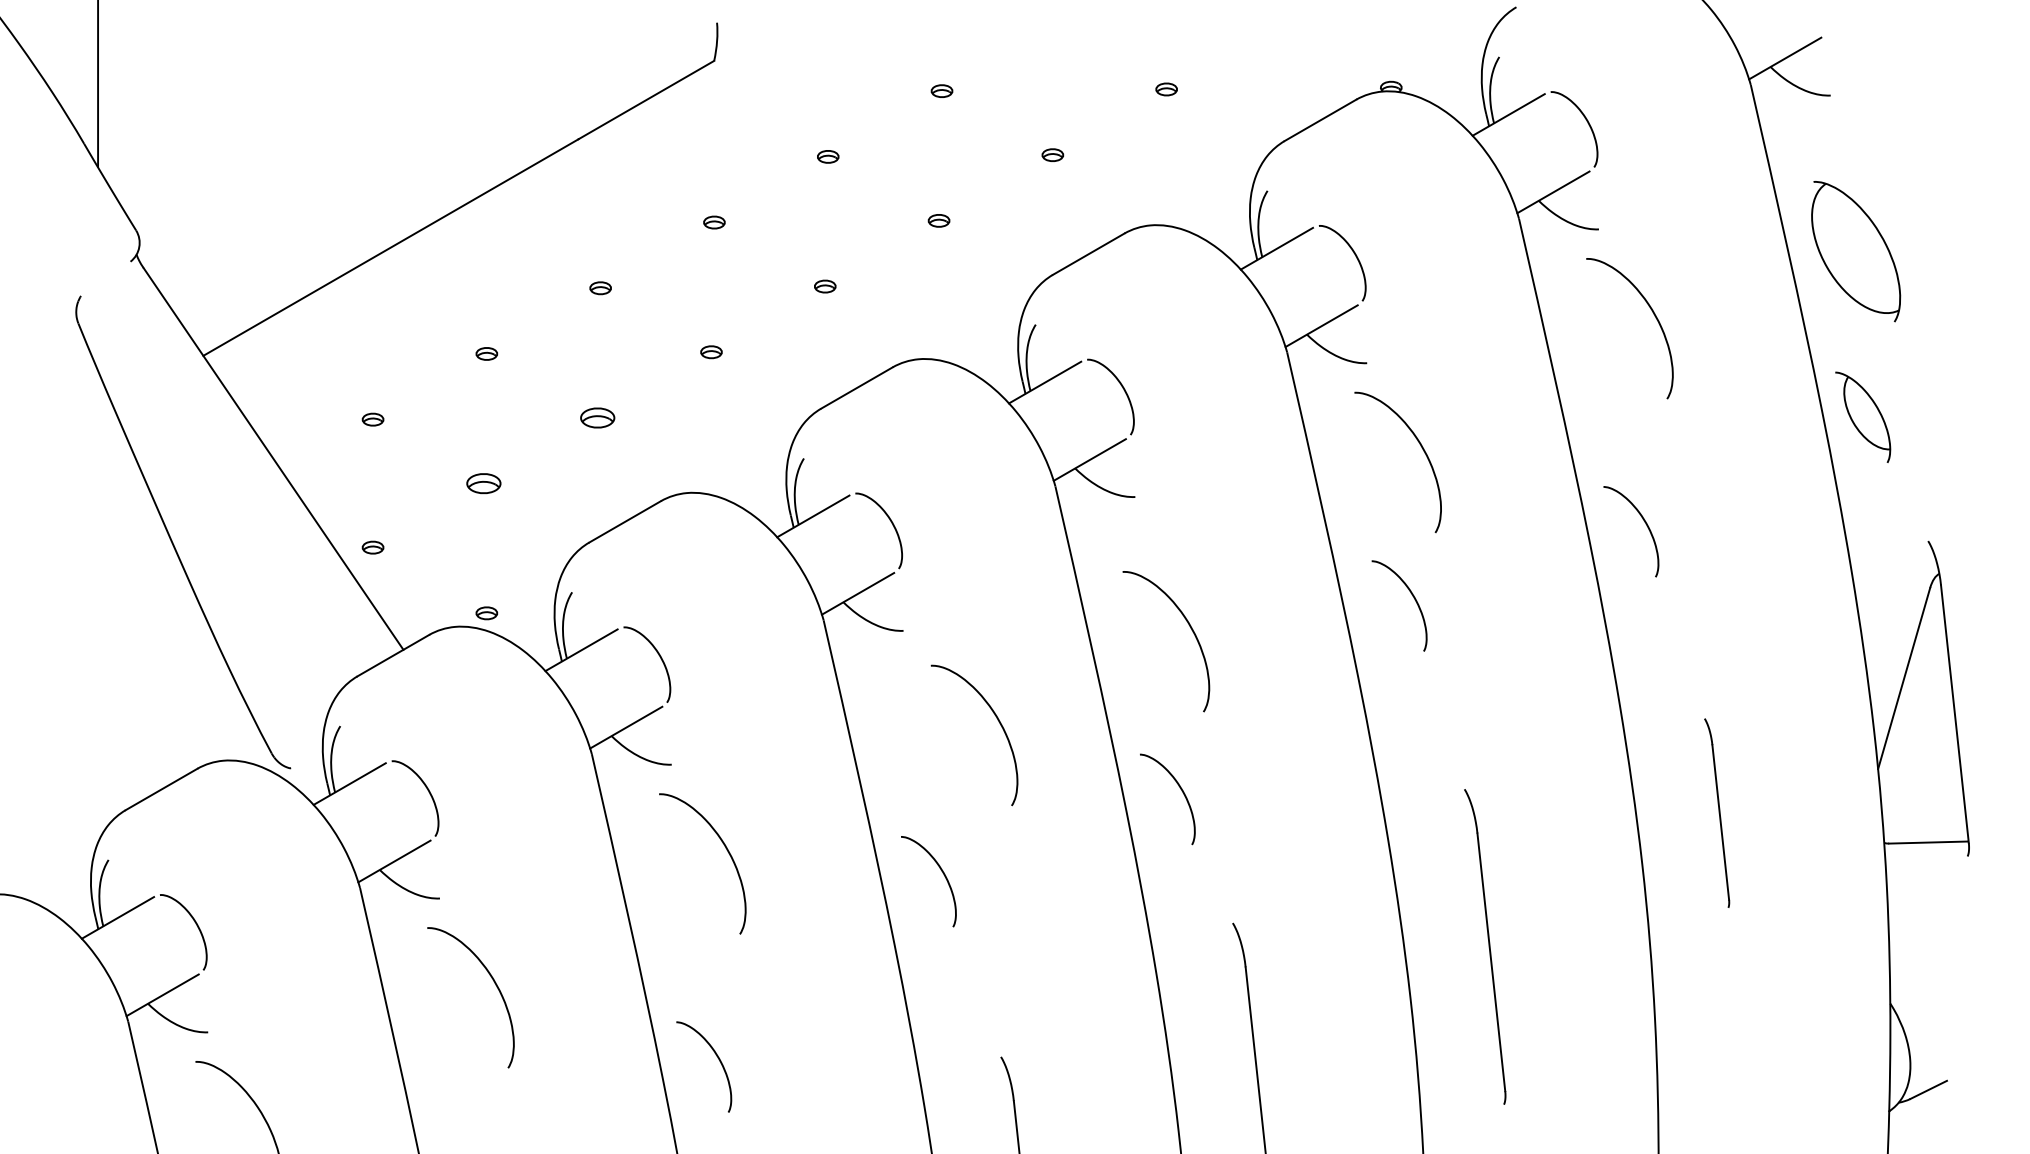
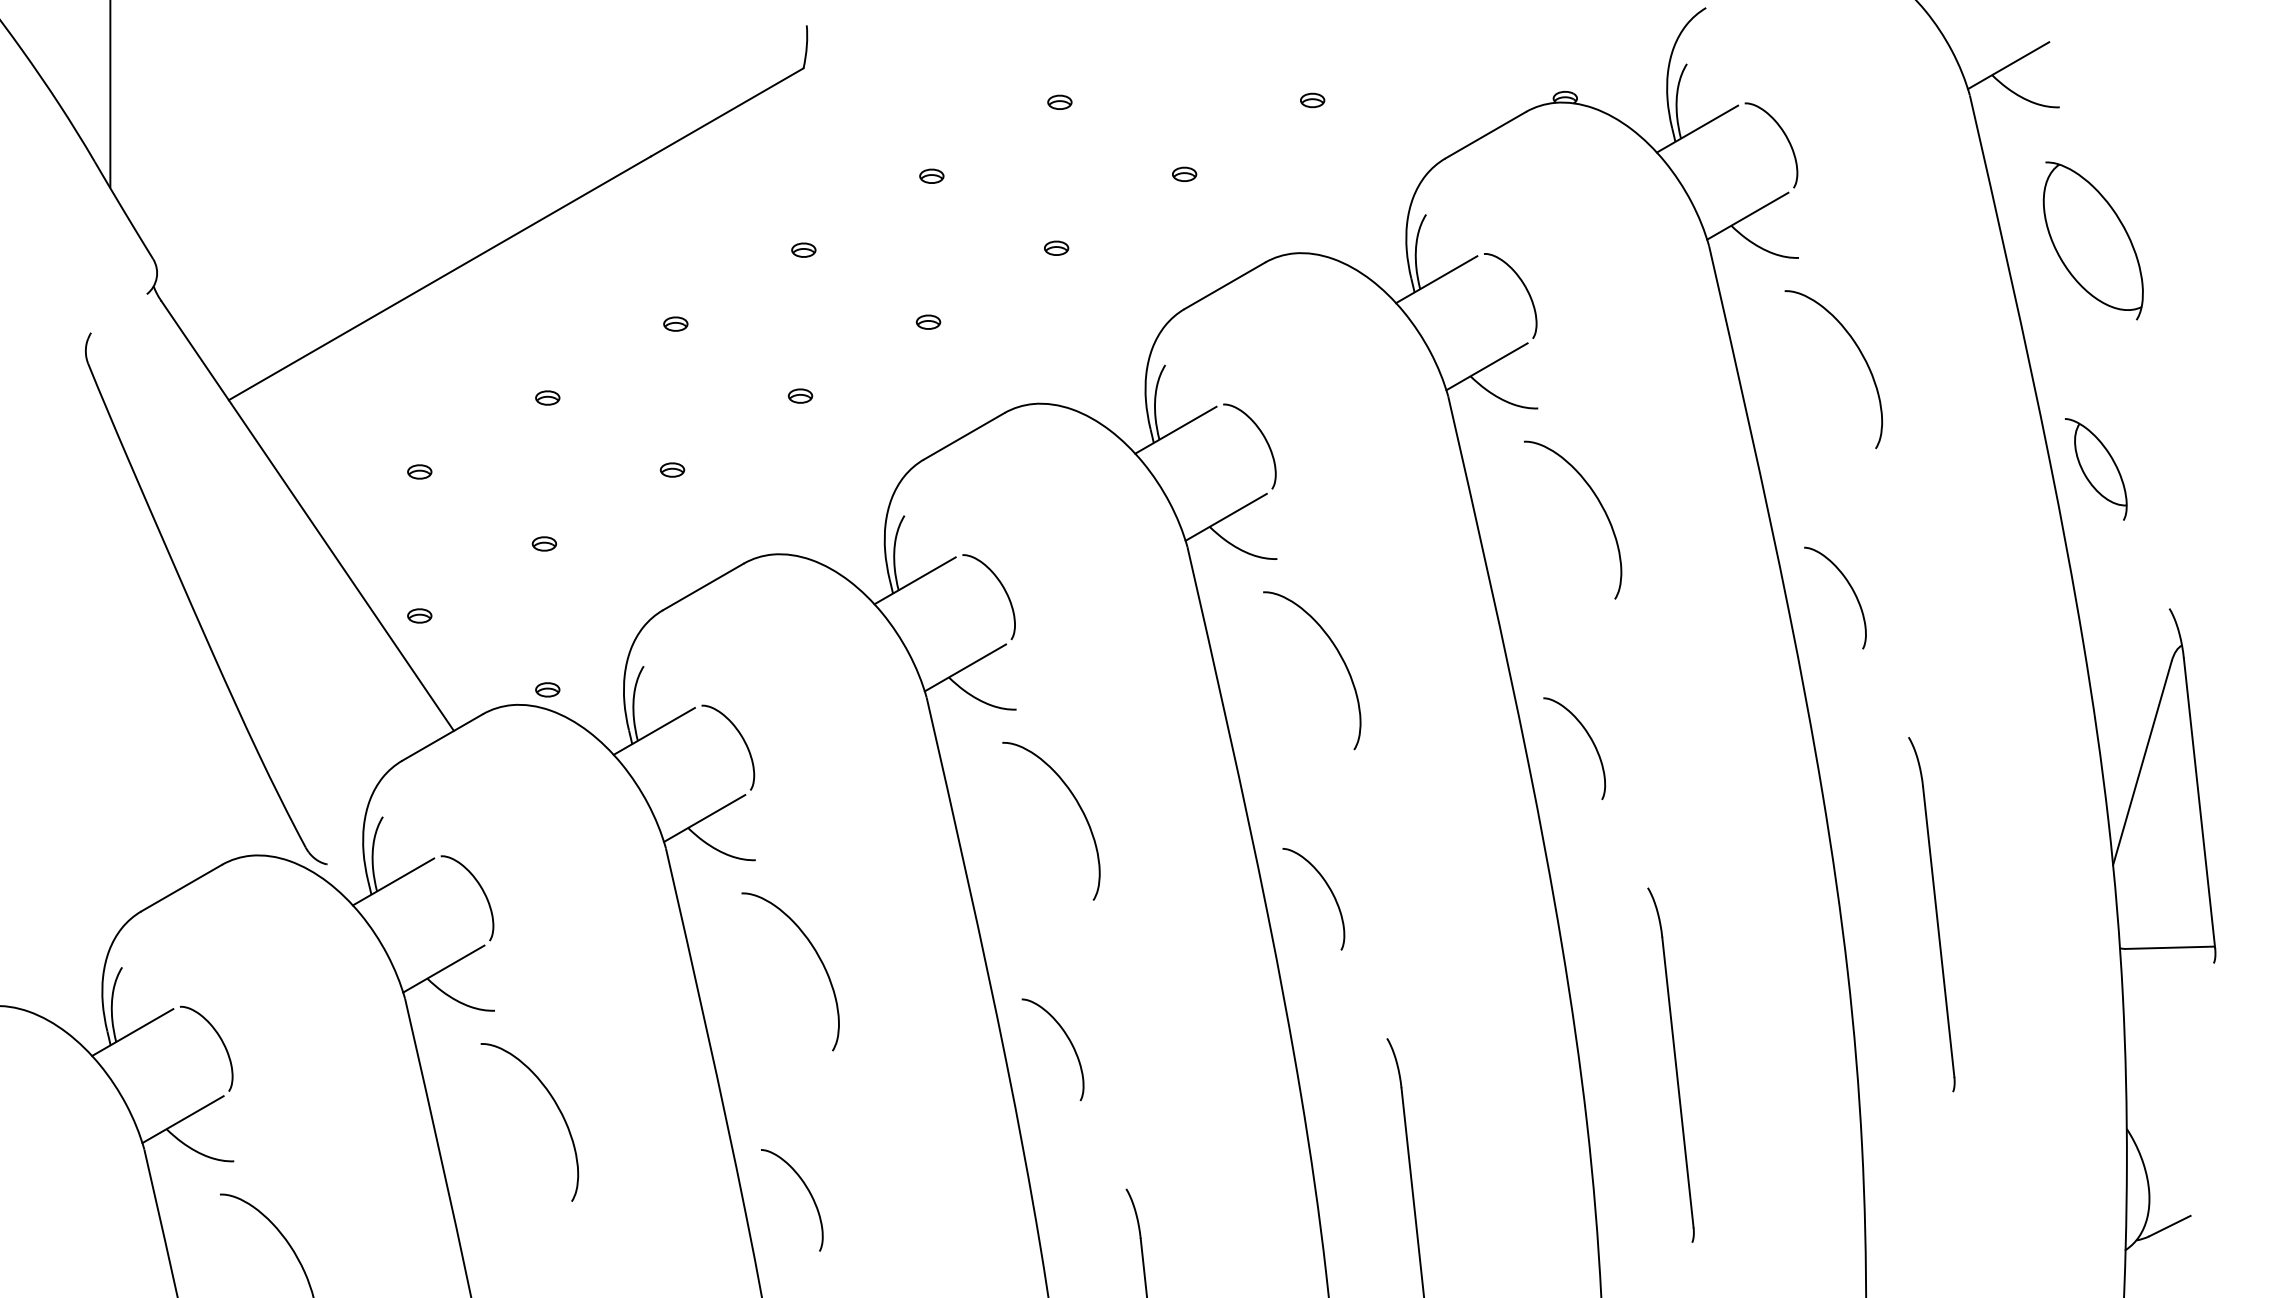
part: (1855, 251) -> (2092, 240), moved
part: (597, 417) -> (672, 469), size x0.62
part: (483, 483) -> (544, 543), size x0.62
curve: (1412, 596) -> (1589, 738), moved
curve: (1189, 627) -> (1338, 654), moved
curve: (998, 722) -> (1078, 806), moved
part: (1716, 812) -> (1931, 914), size x1.67
curve: (942, 873) -> (1068, 1040), moved

